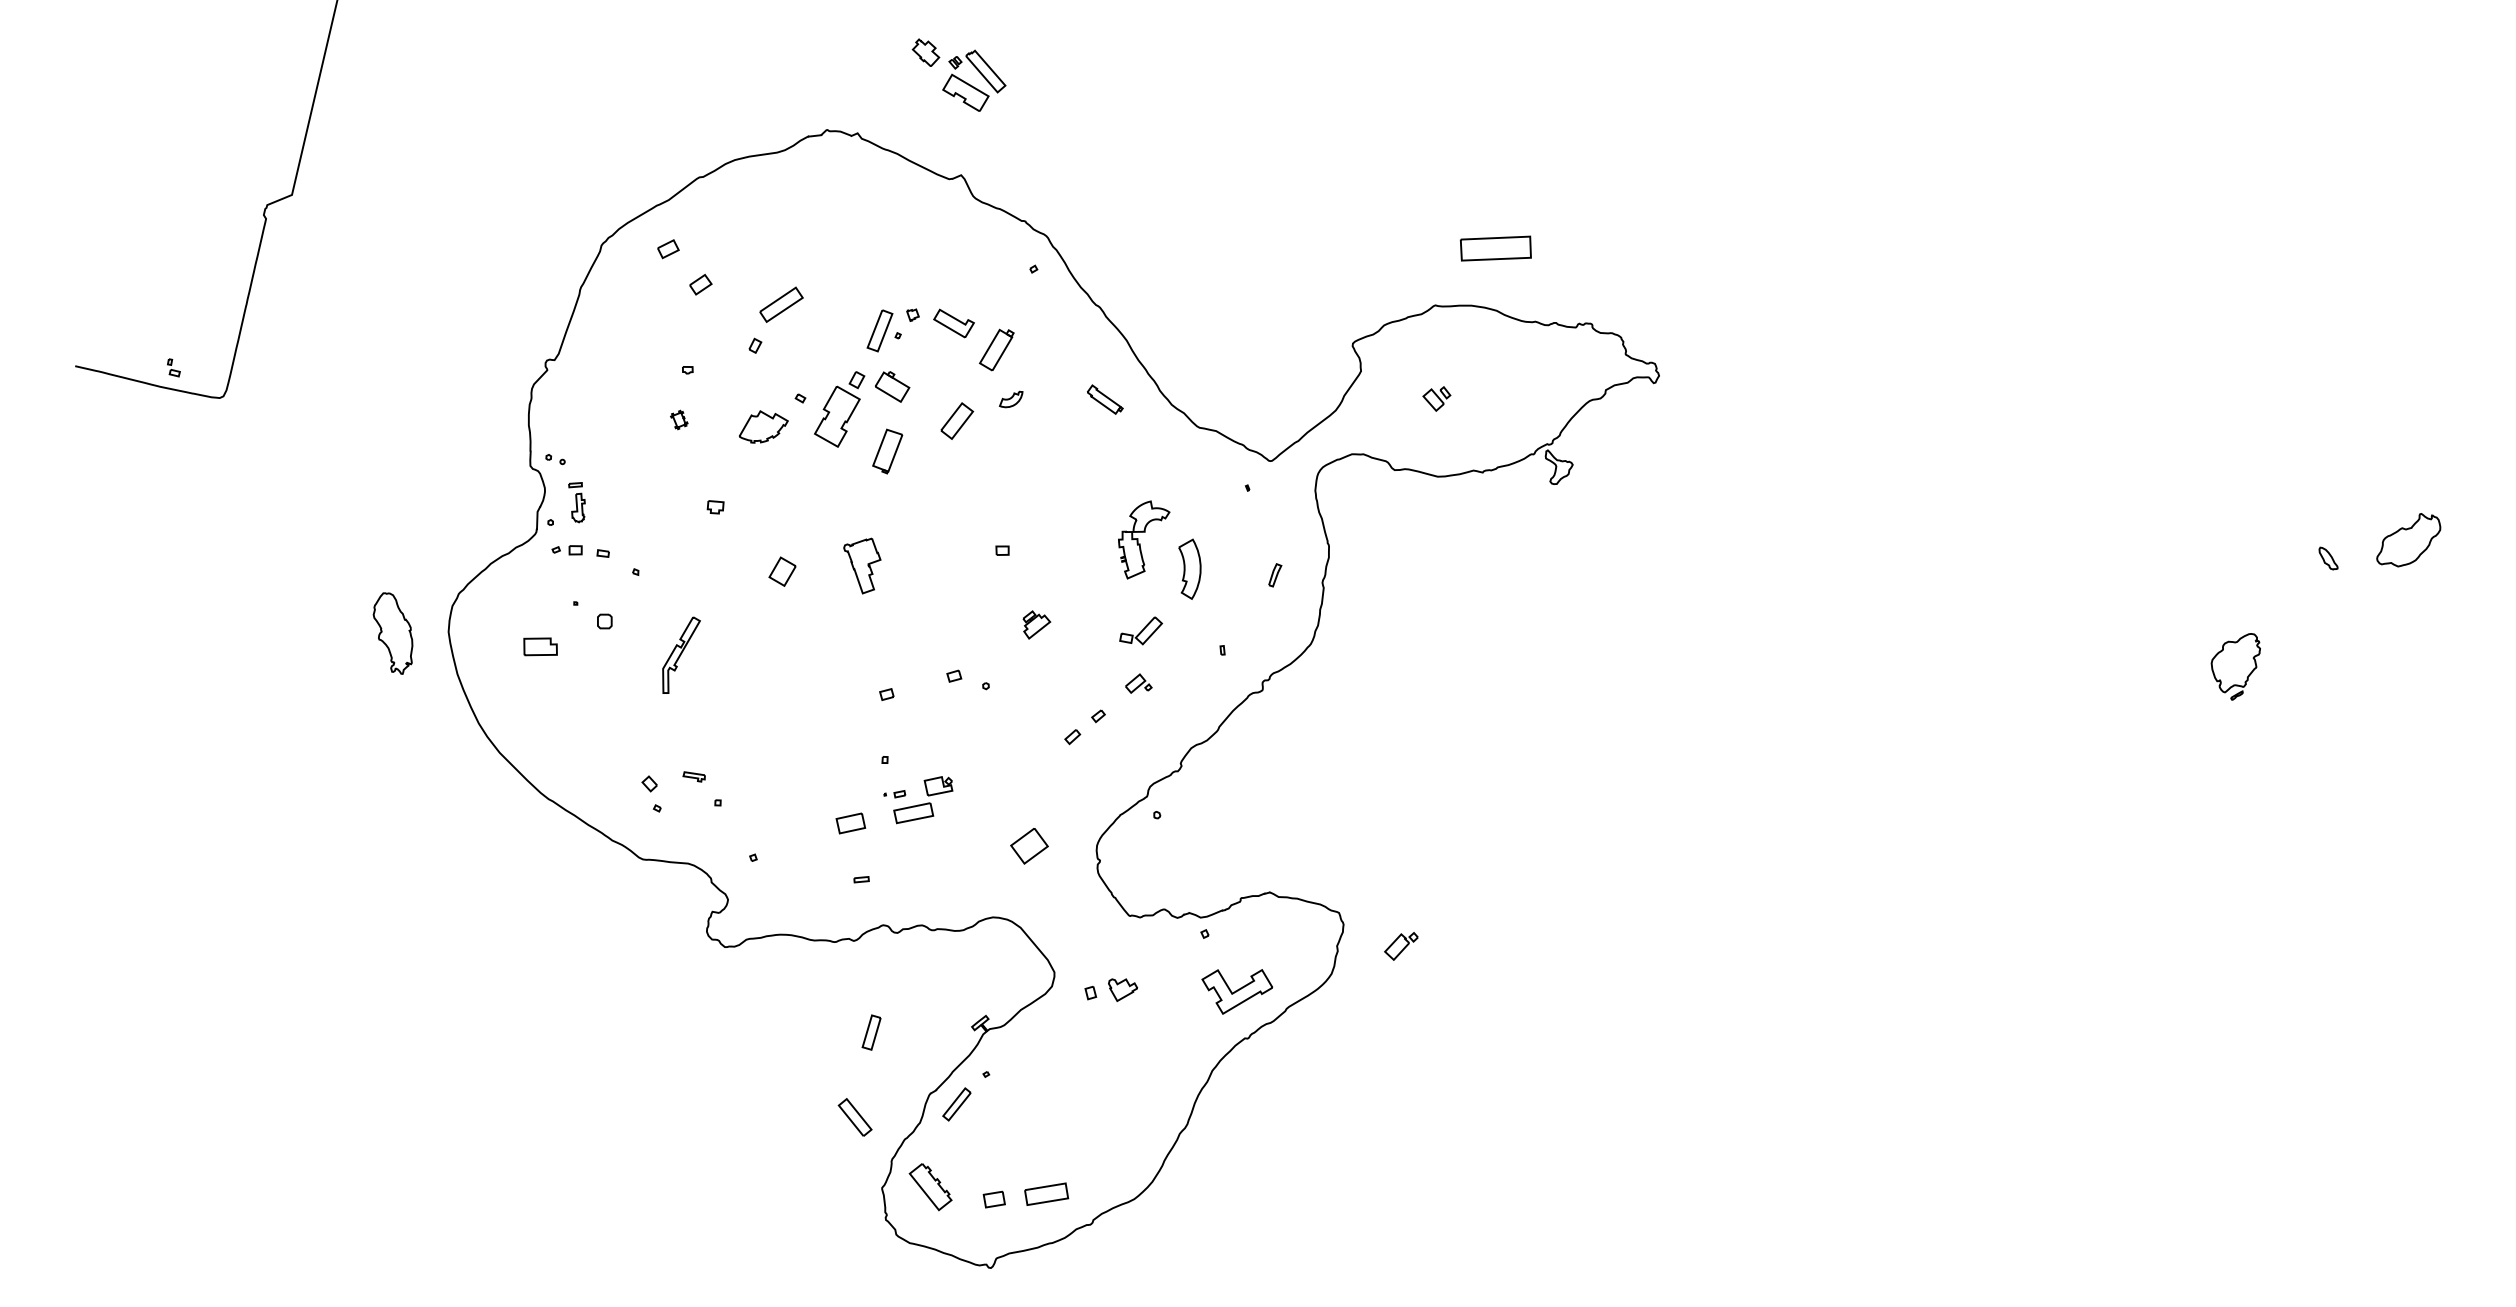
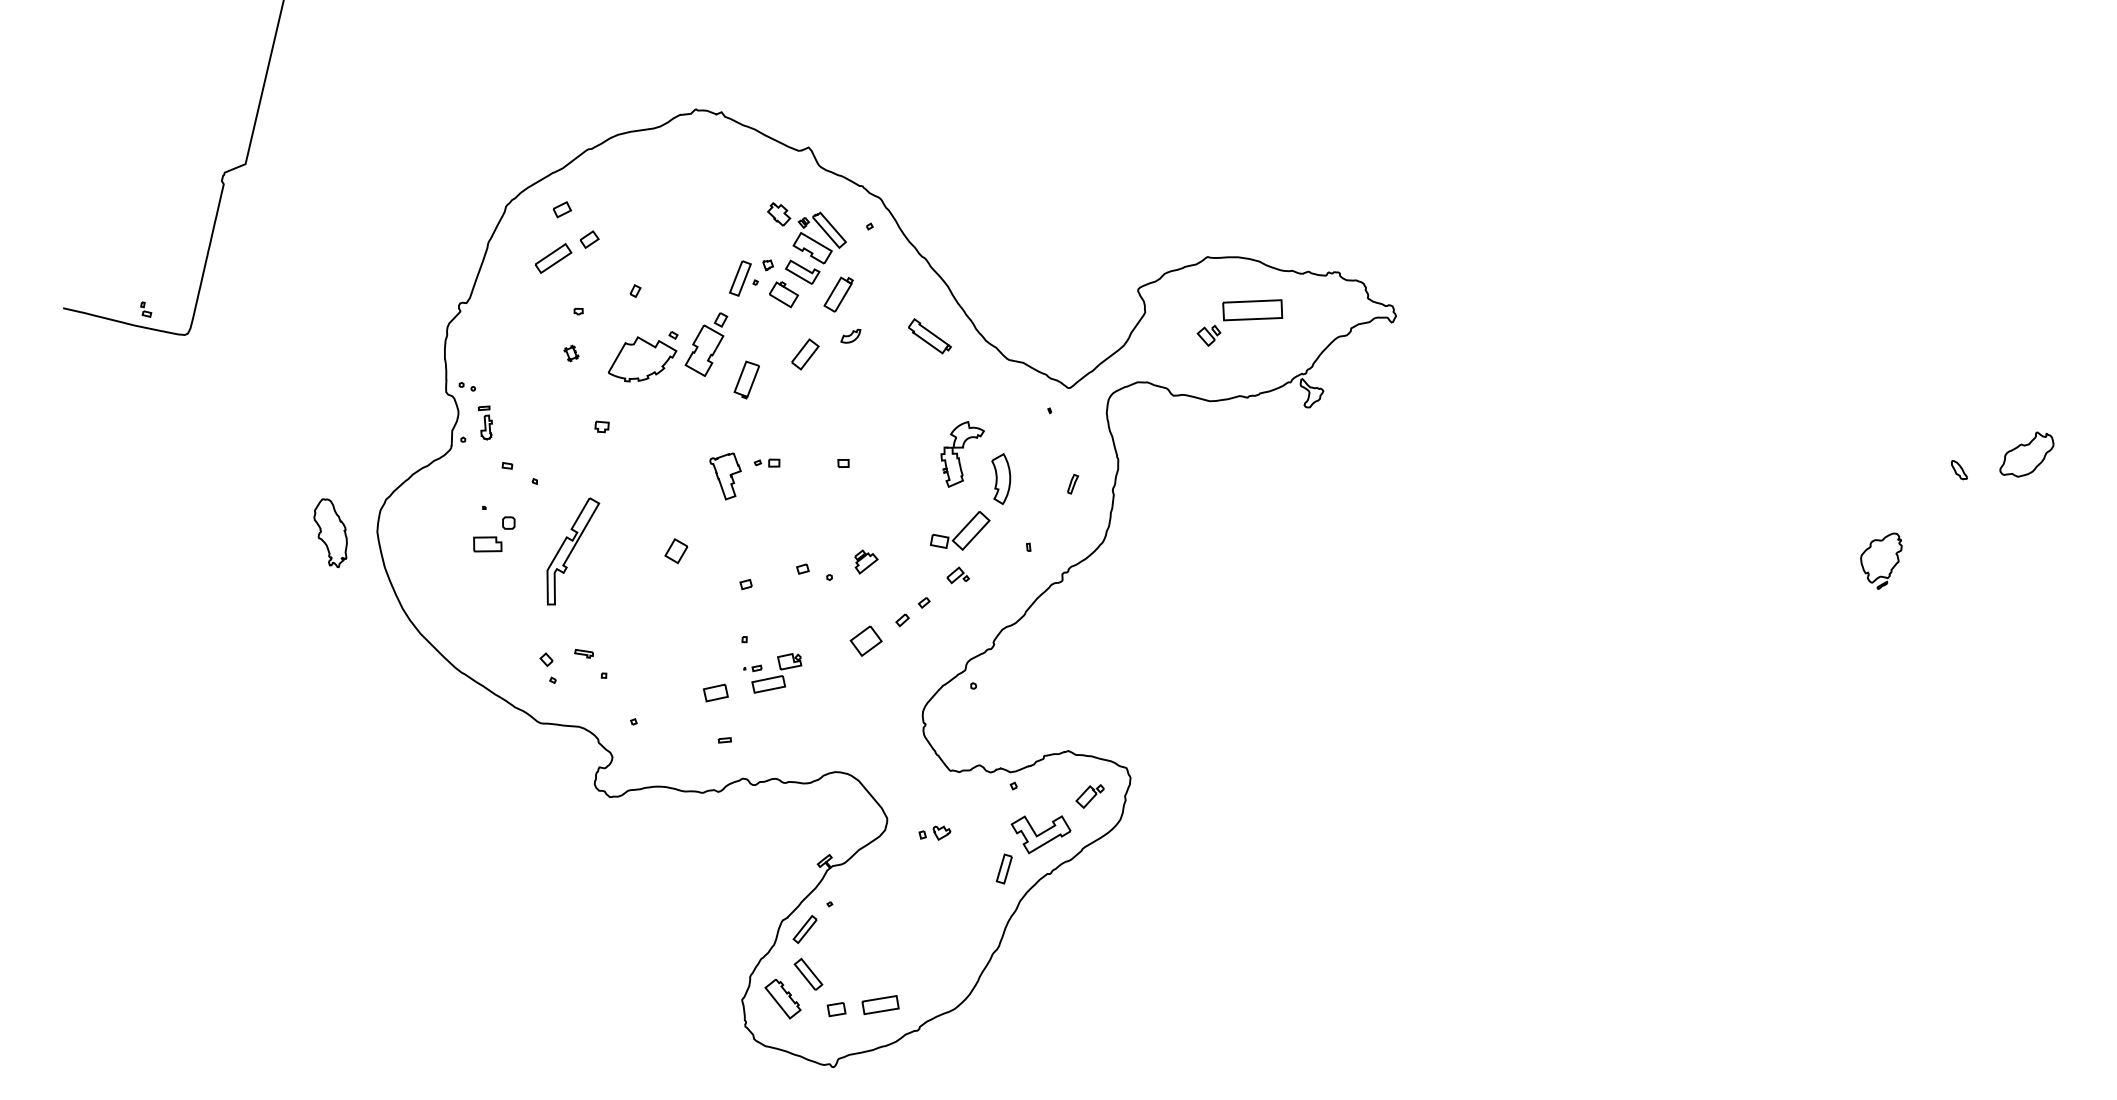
part: (958, 75) -> (806, 233), moved
part: (1495, 248) -> (1252, 310), moved
part: (781, 304) -> (553, 258), moved
part: (893, 386) -> (784, 294), moved
part: (1104, 399) -> (929, 336), size x1.43
part: (763, 427) -> (642, 359), size x1.67
part: (566, 549) -> (766, 462), moved
part: (782, 572) -> (676, 551), moved
part: (1036, 624) -> (866, 561), moved
part: (1140, 630) -> (959, 530), size x1.67
part: (540, 646) -> (487, 544), moved
part: (681, 655) -> (573, 551), size x1.67
part: (1028, 845) -> (865, 640), moved
part: (1400, 946) -> (1089, 796), moved
part: (1110, 989) -> (934, 832), size x0.71
part: (870, 1031) -> (1003, 868), moved
part: (855, 1116) -> (808, 973), moved

